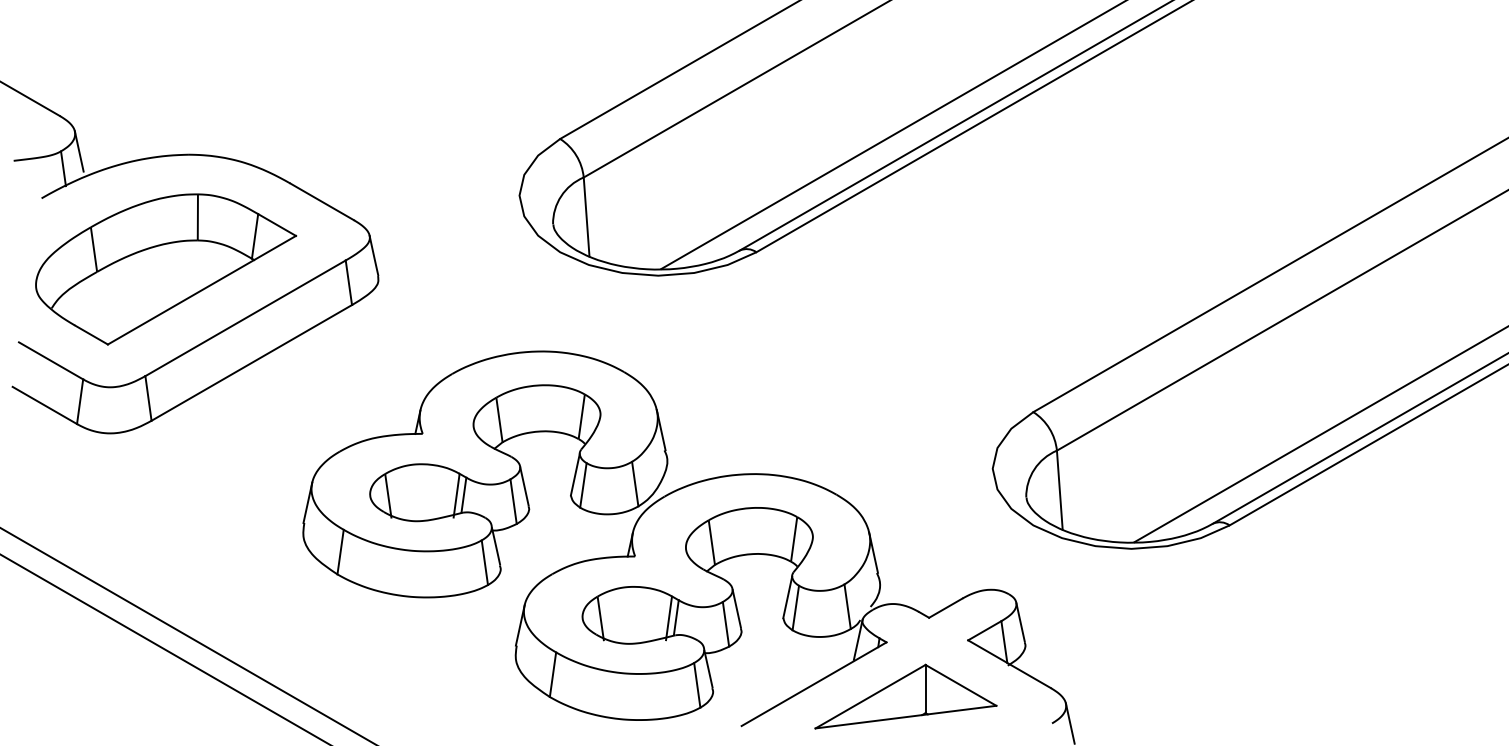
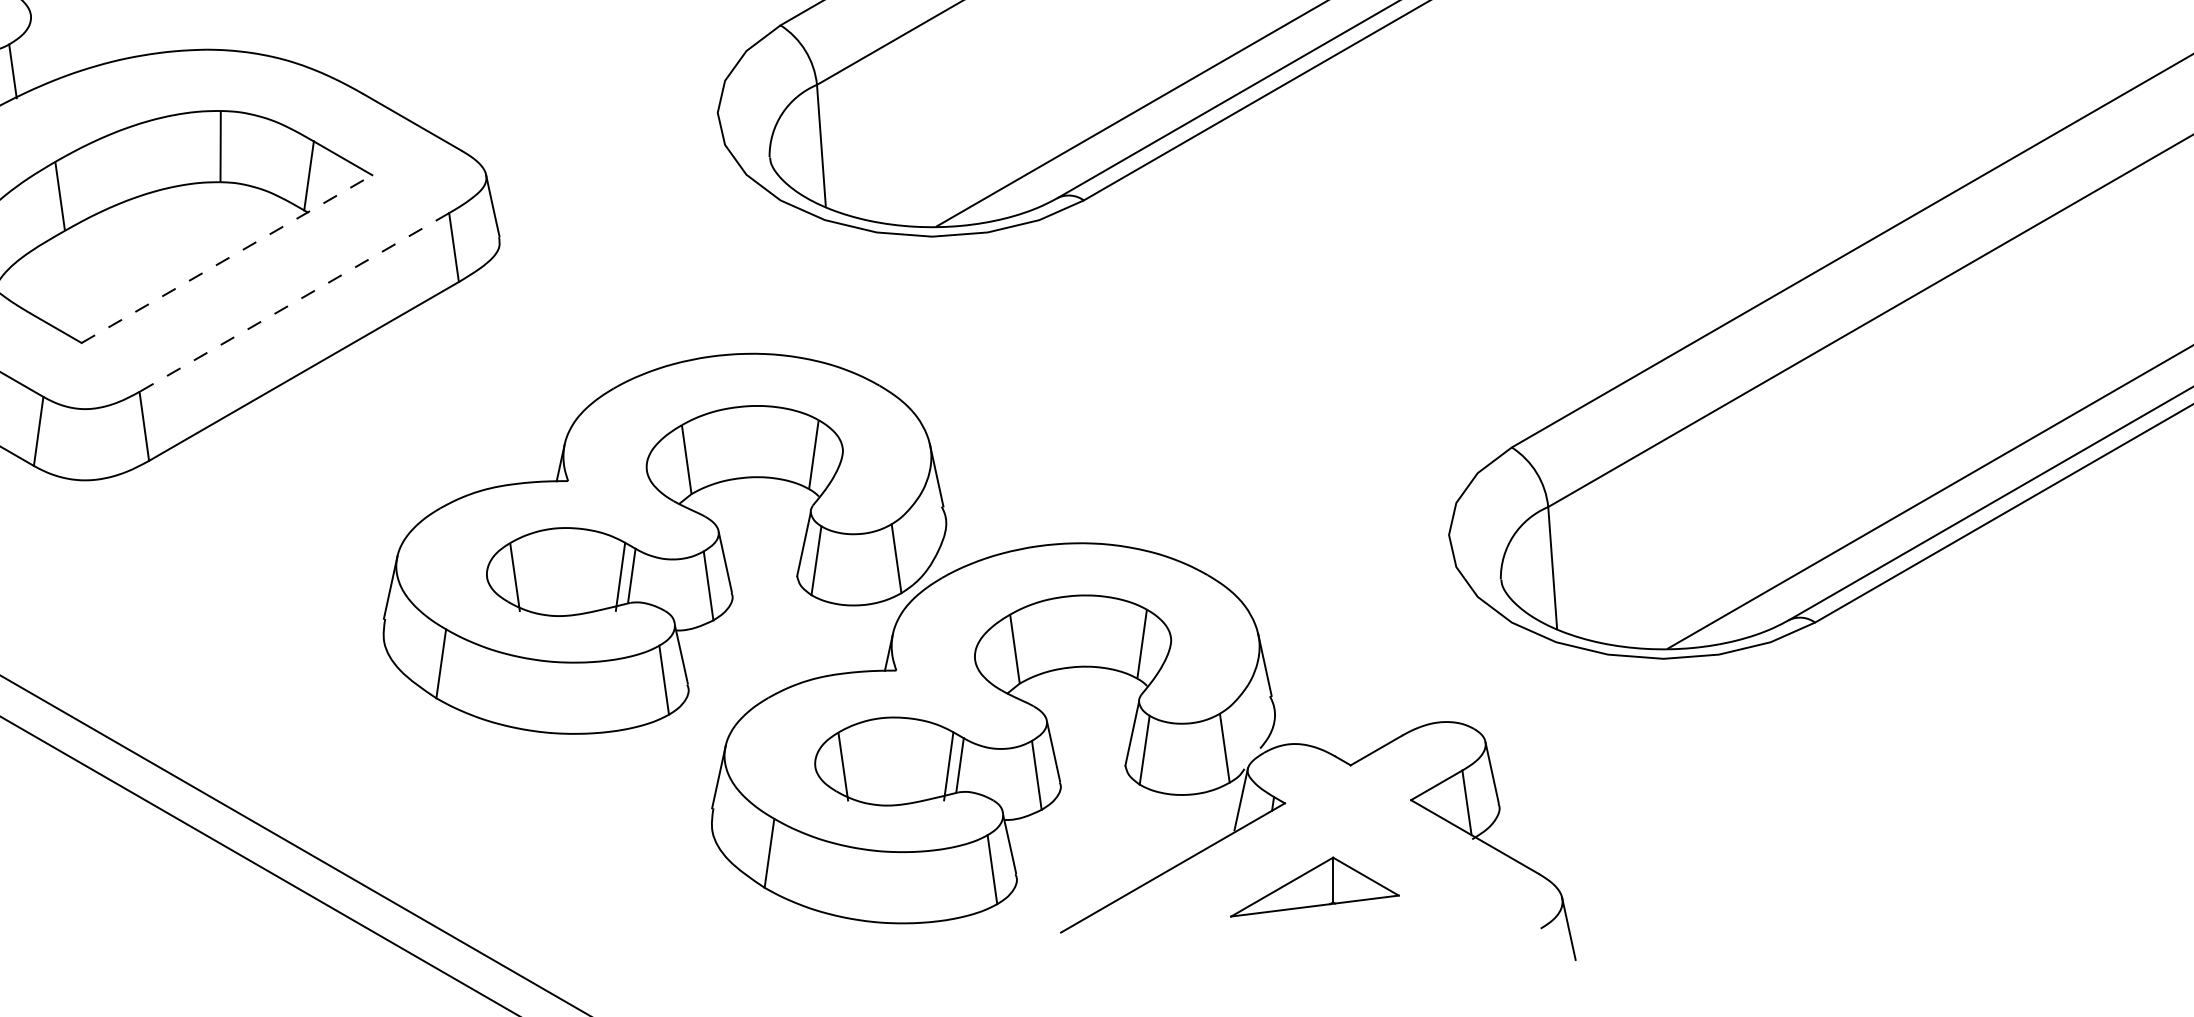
line: (78, 151) -> (36, 44), removed
line: (201, 290) -> (226, 259), solid -> dashed
line: (245, 318) -> (294, 302), solid -> dashed
part: (905, 696) -> (1314, 886), size x0.6

